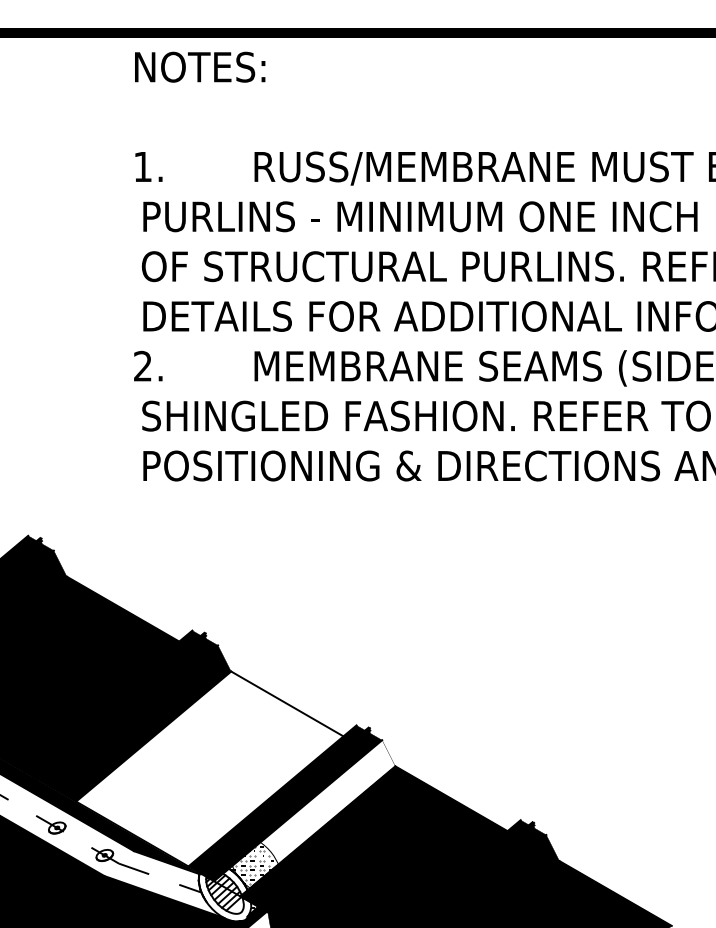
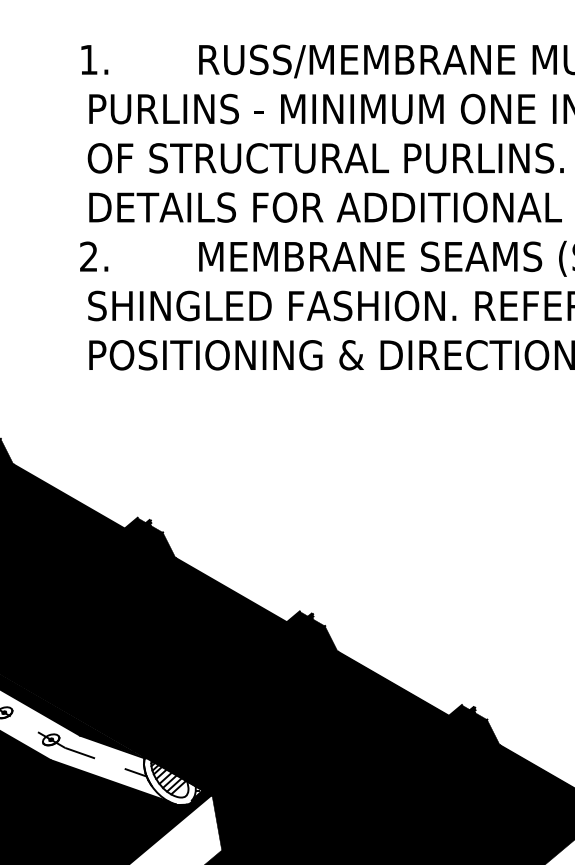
fill: (209, 768) -> (154, 653), added
fill: (304, 818) -> (248, 703), added

